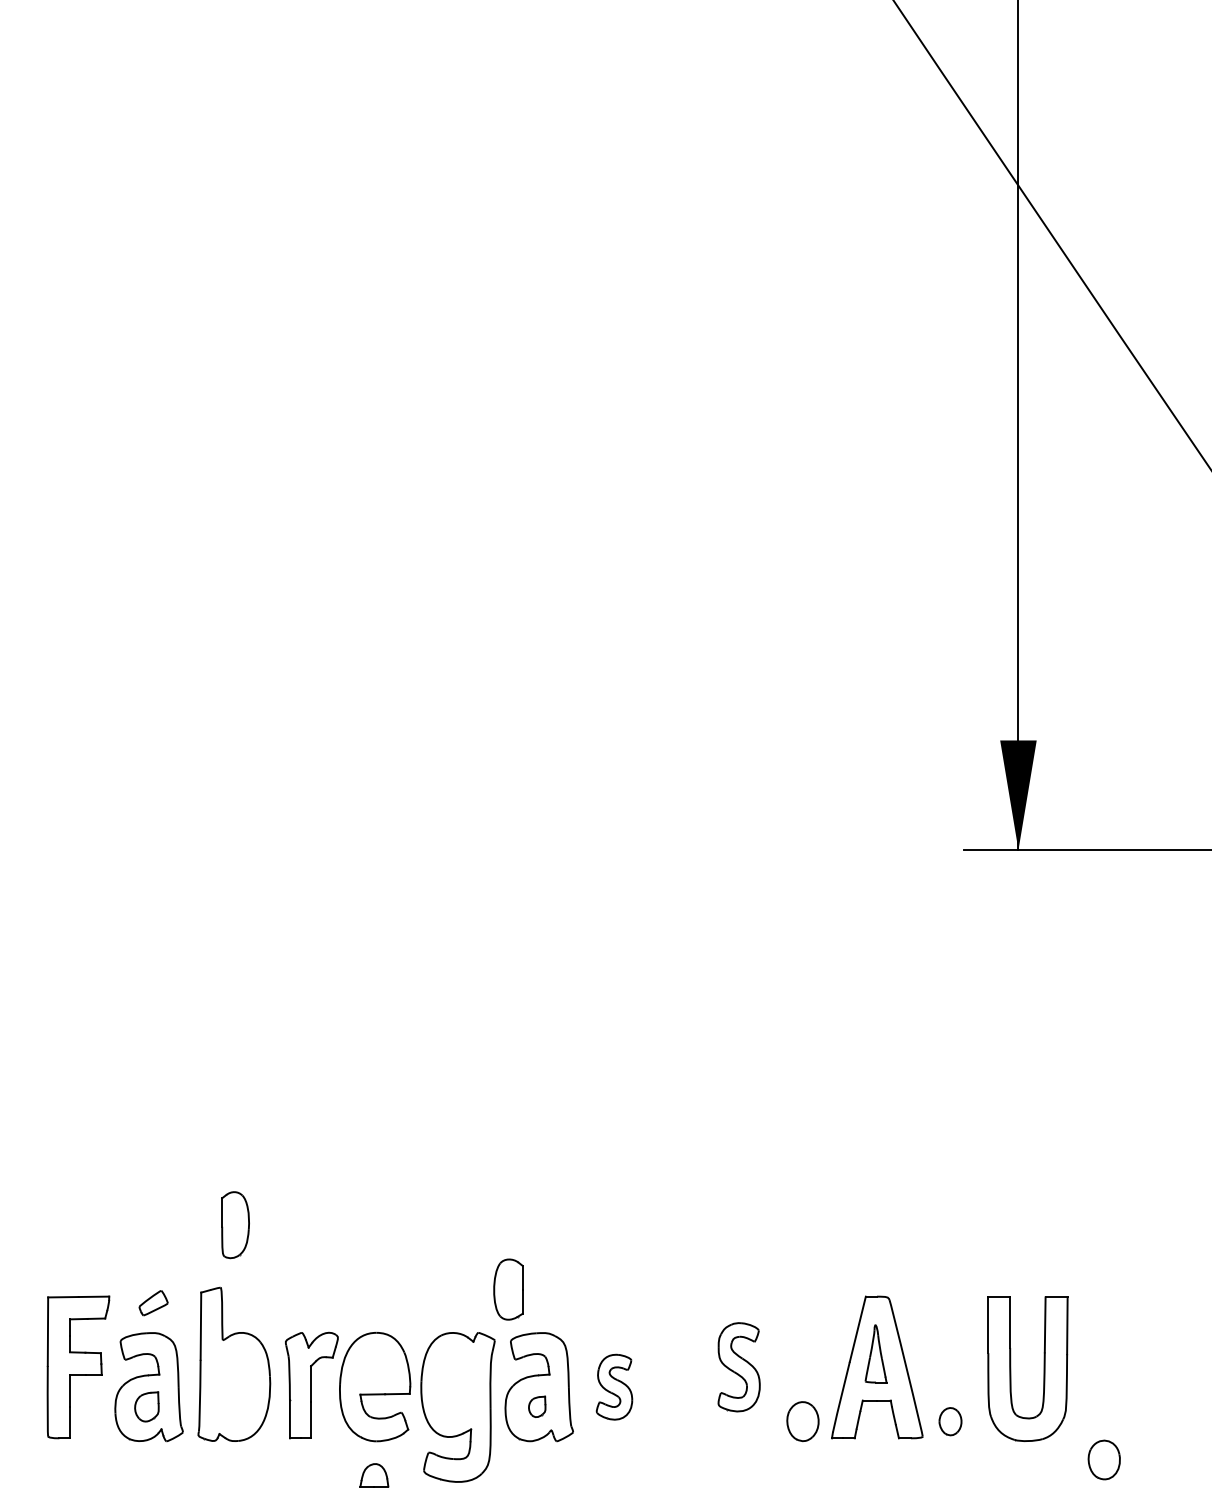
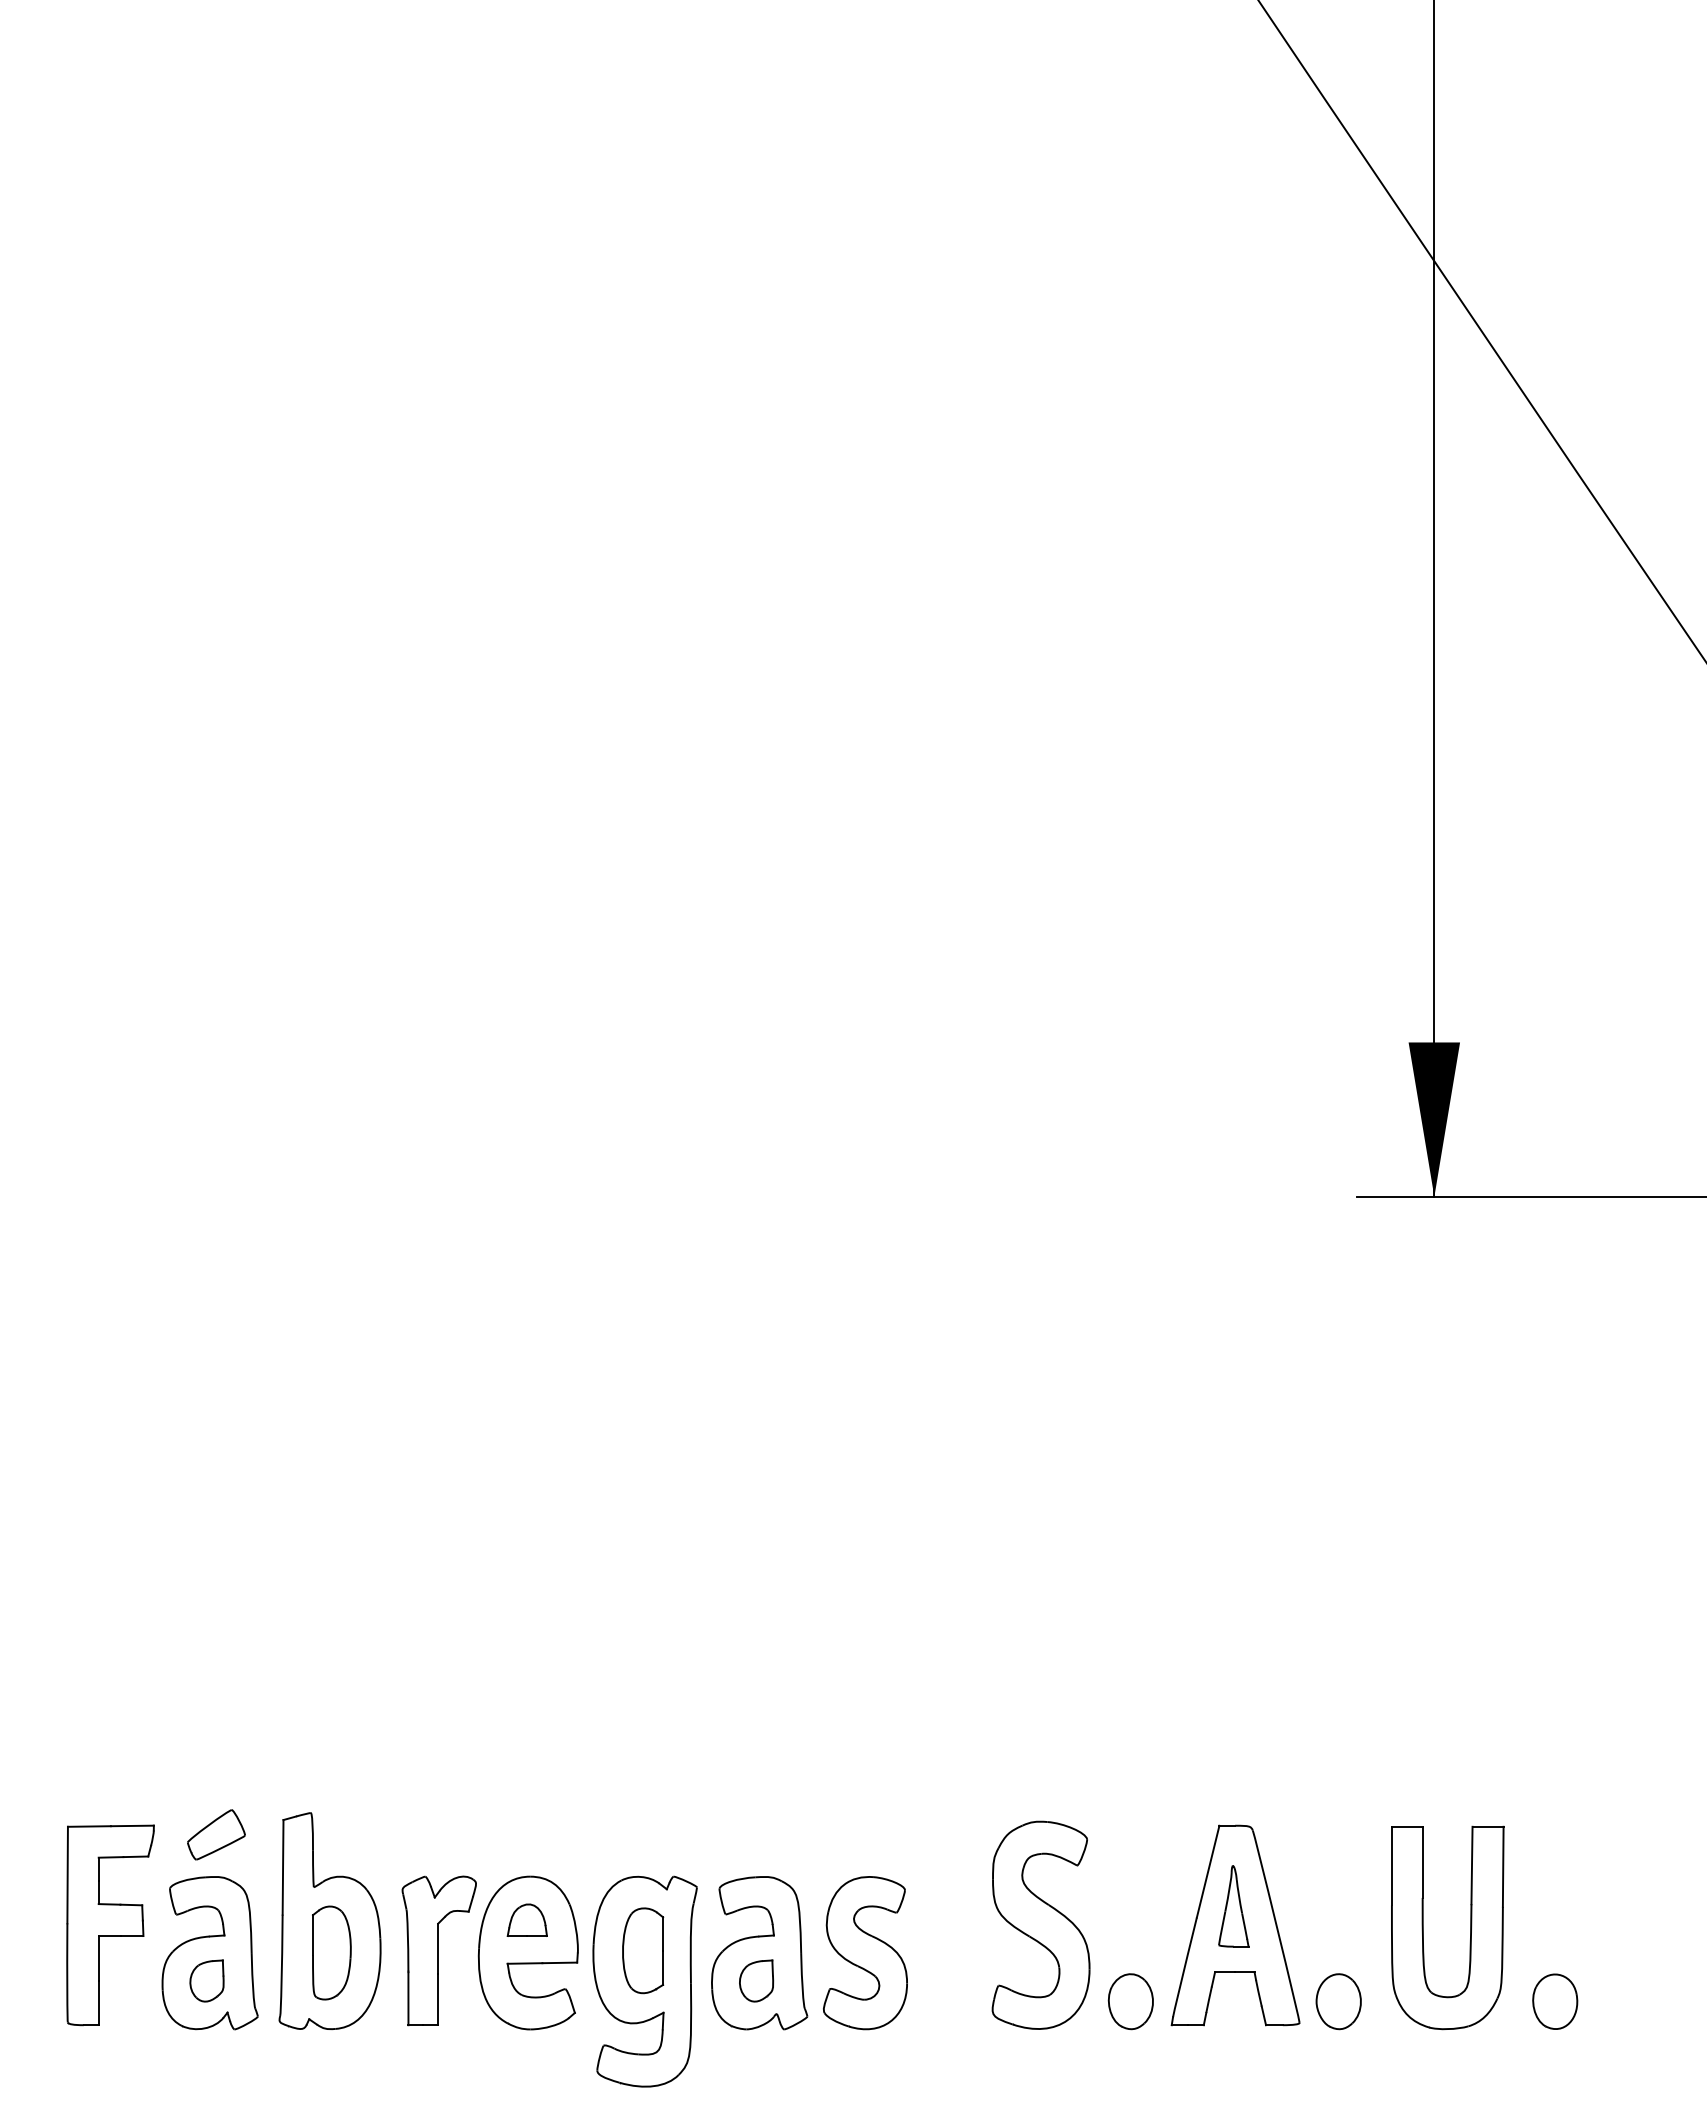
part: (235, 1224) -> (331, 1952), moved
part: (508, 1289) -> (643, 1950), moved
part: (153, 1302) -> (216, 1834), size x1.43
part: (738, 1366) -> (1040, 1924), size x1.67
part: (614, 1387) -> (865, 1953), size x1.67
part: (537, 1406) -> (756, 1980), size x1.43
part: (950, 1421) -> (1338, 2001), size x1.43
part: (1104, 1459) -> (1555, 2001), moved
part: (373, 1474) -> (526, 1919), moved

